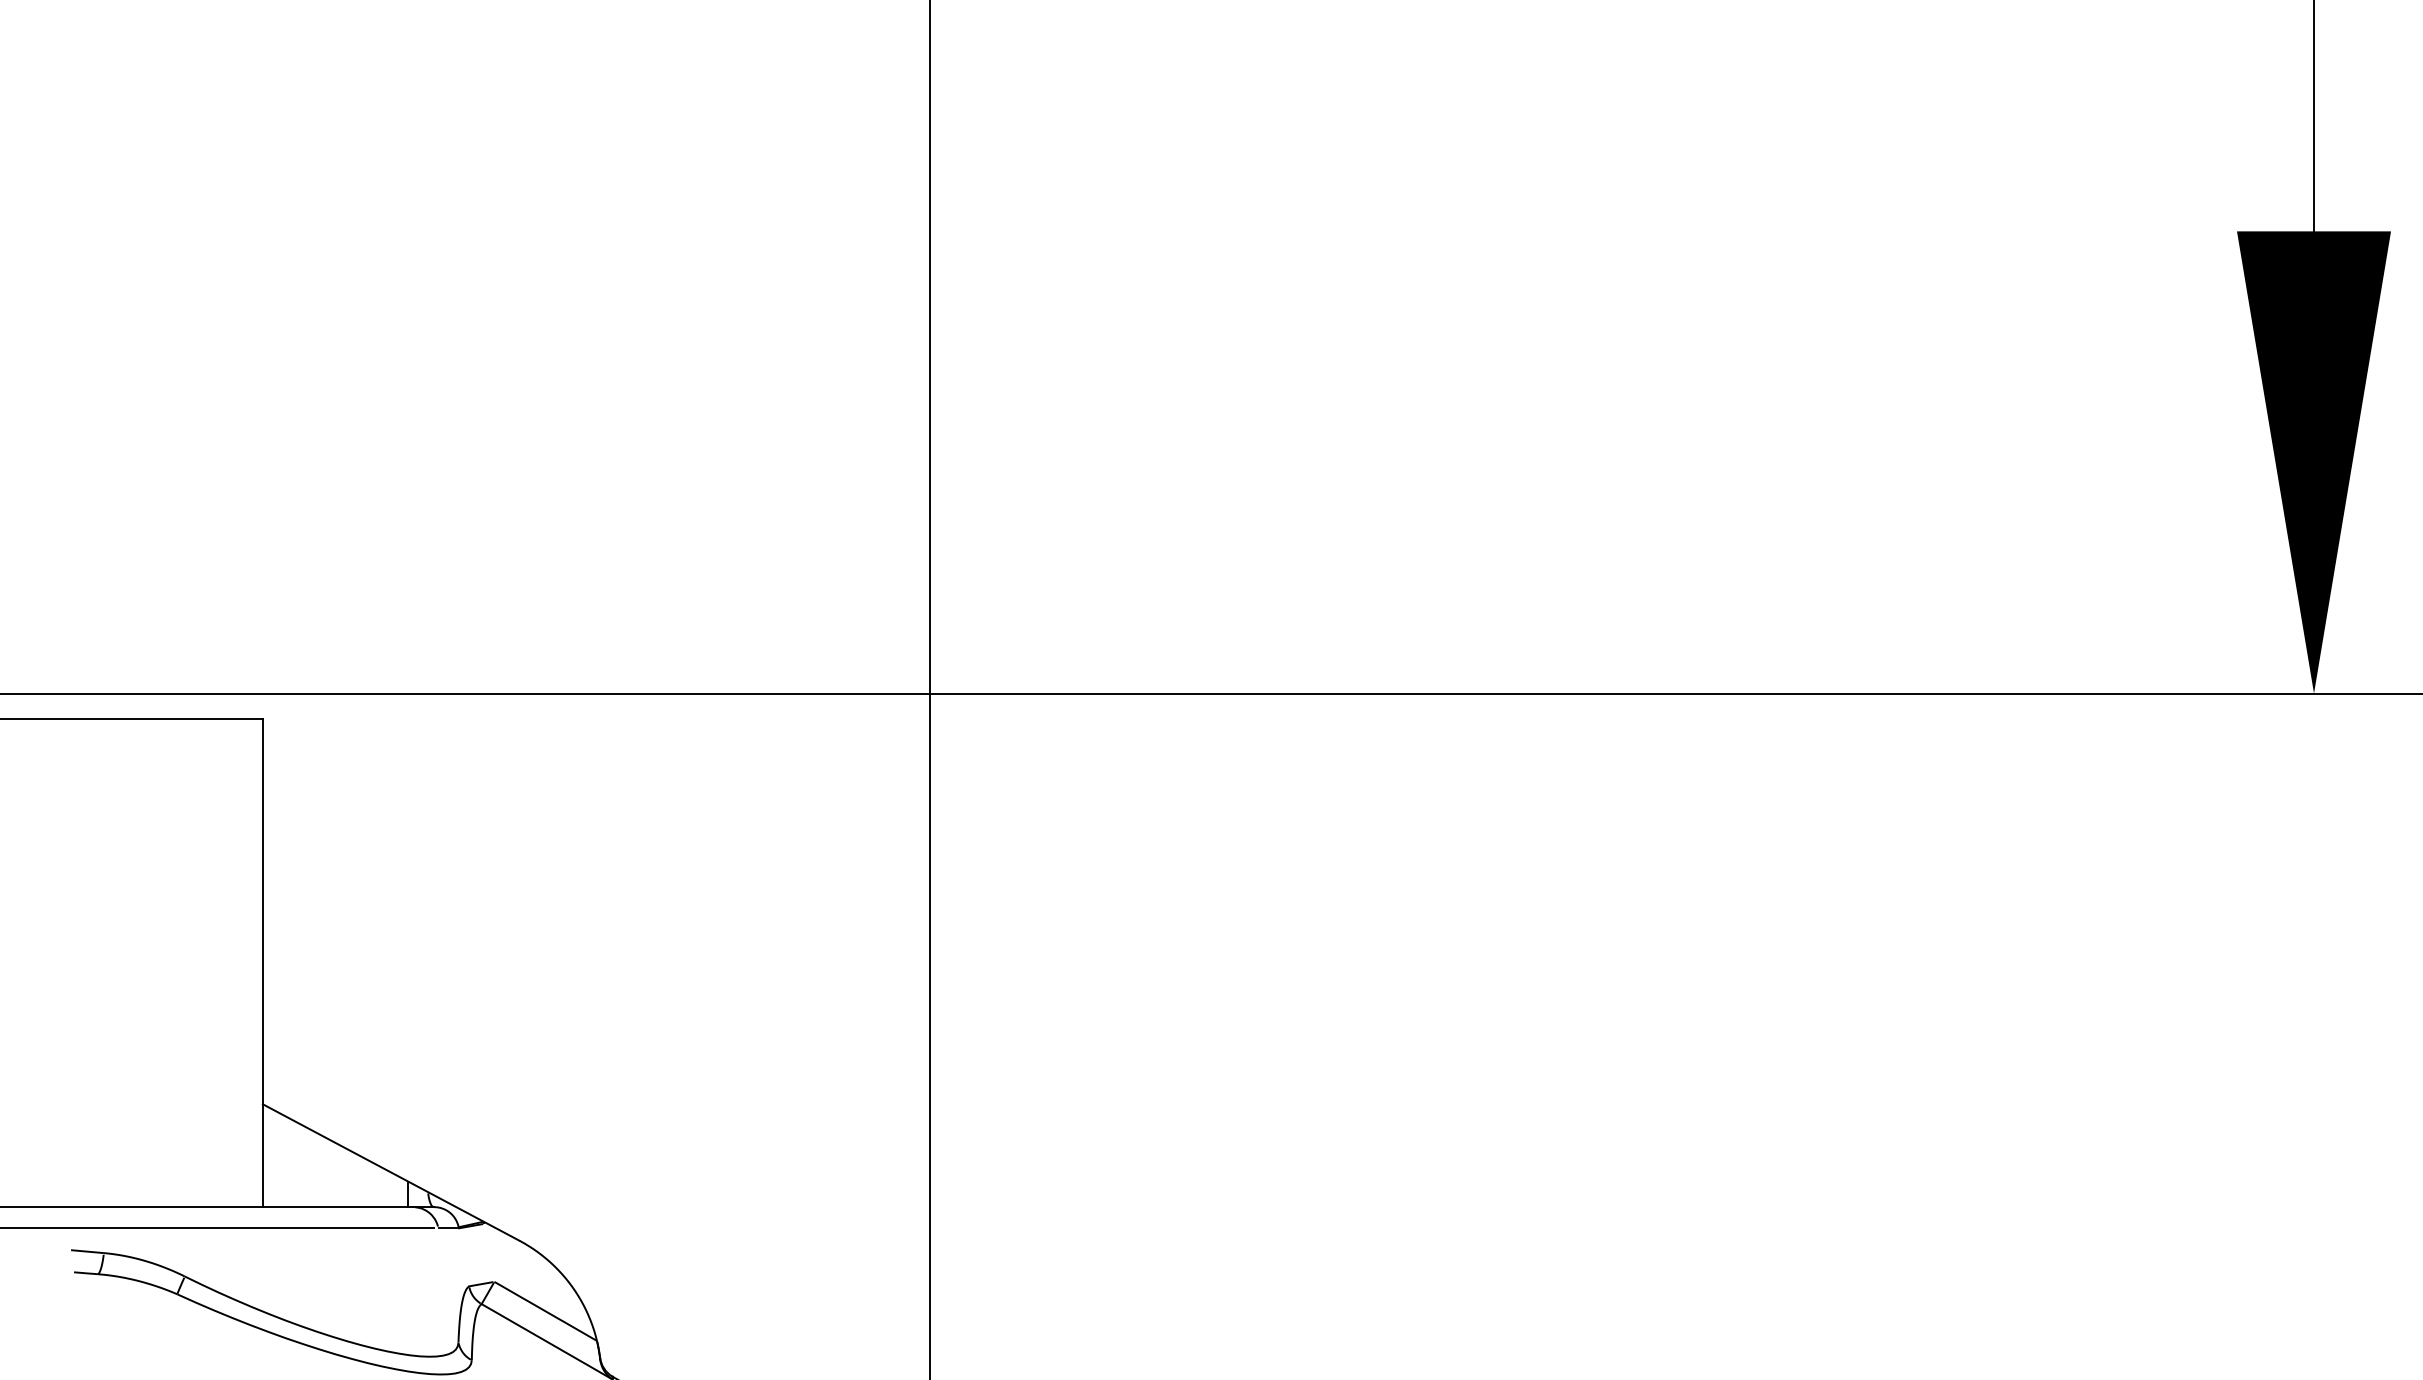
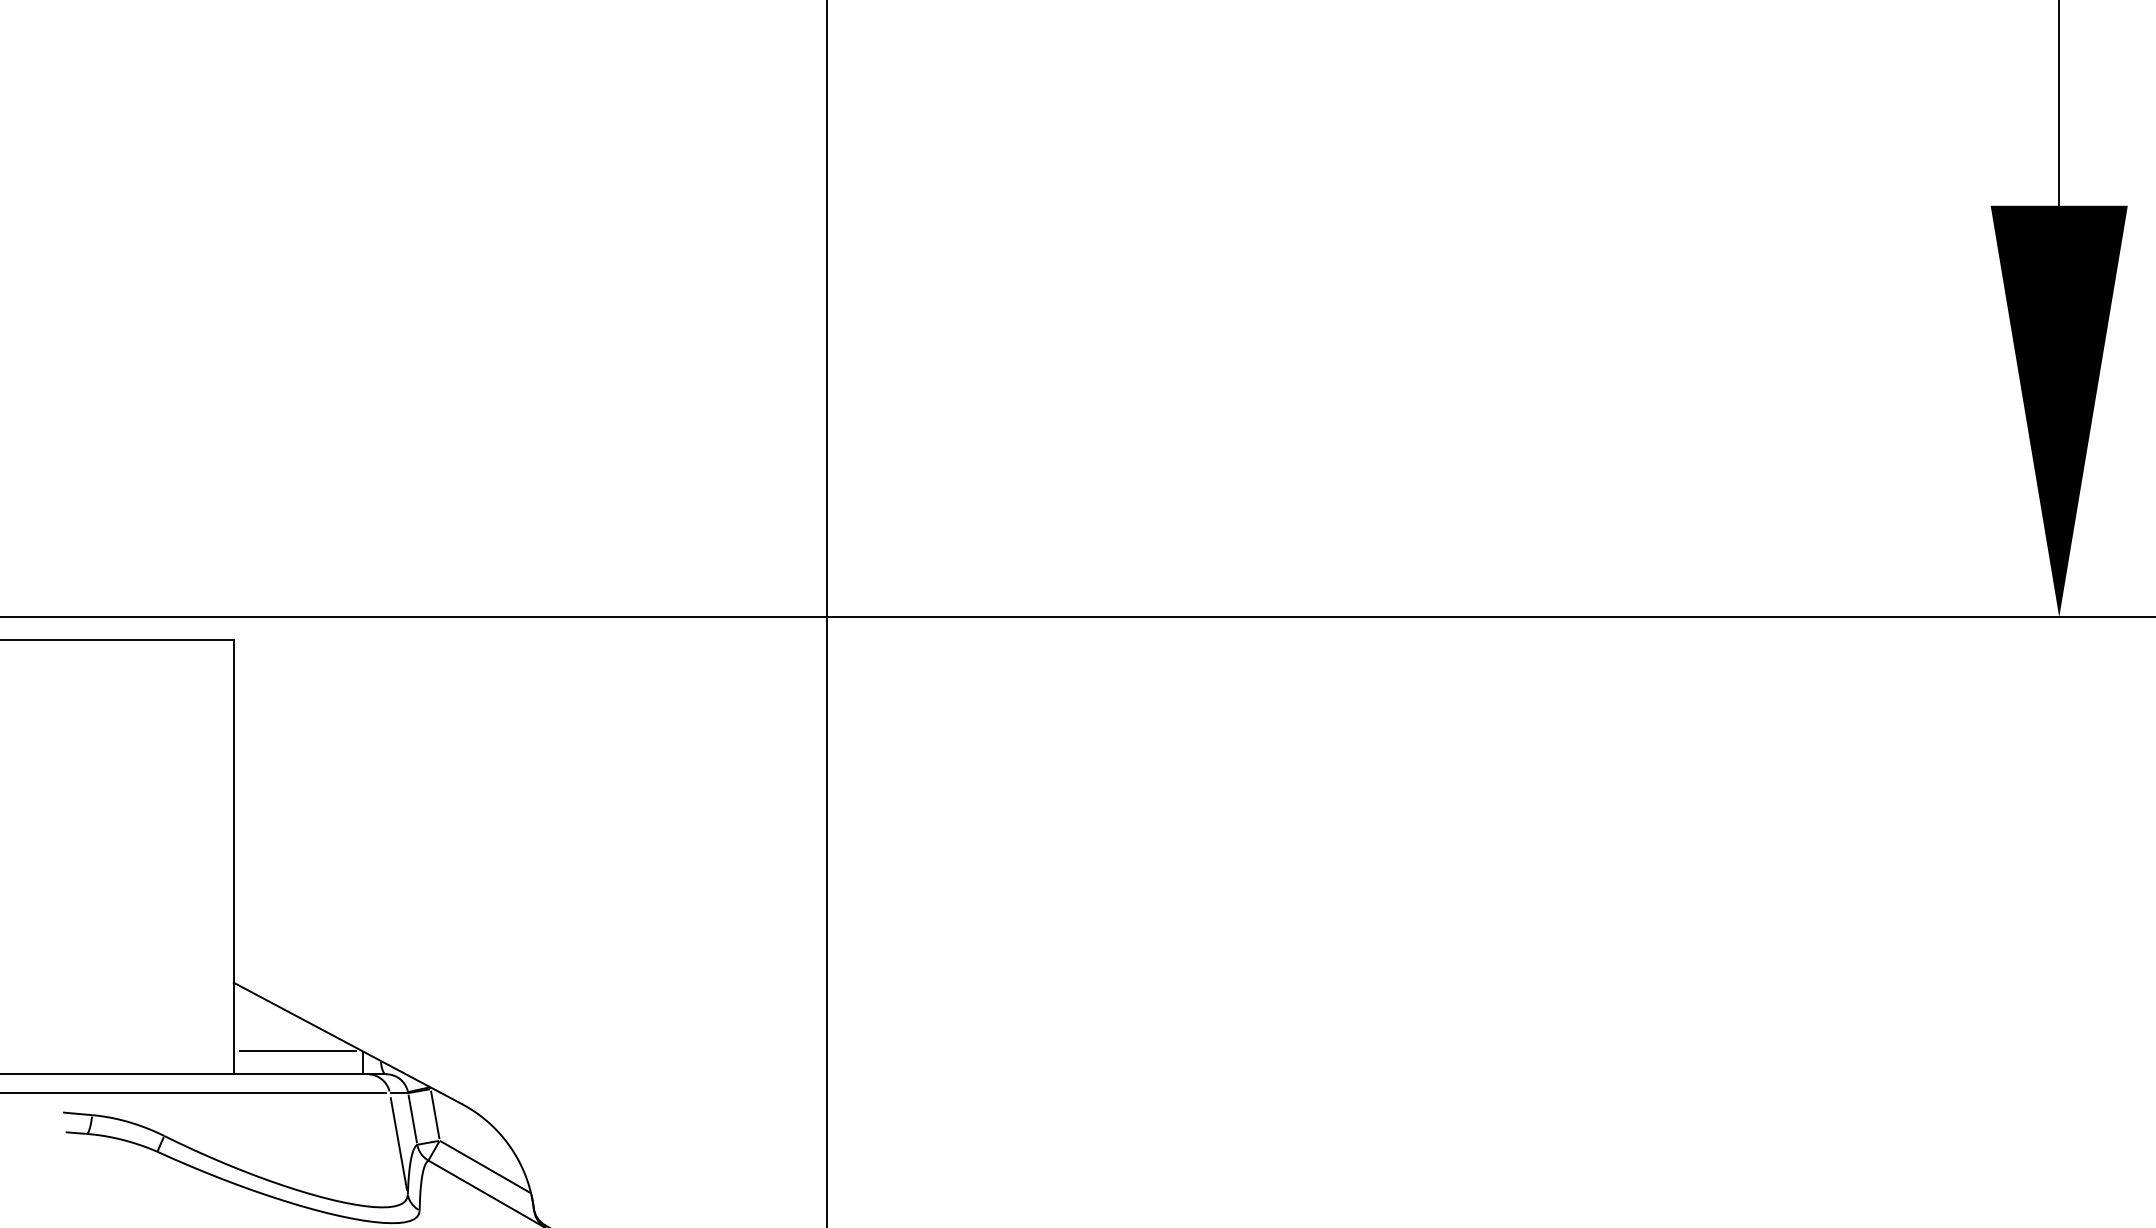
line: (335, 1181) -> (298, 1051), added
line: (488, 1252) -> (434, 1114), added
line: (463, 1257) -> (412, 1119), added
line: (448, 1285) -> (398, 1143), added

